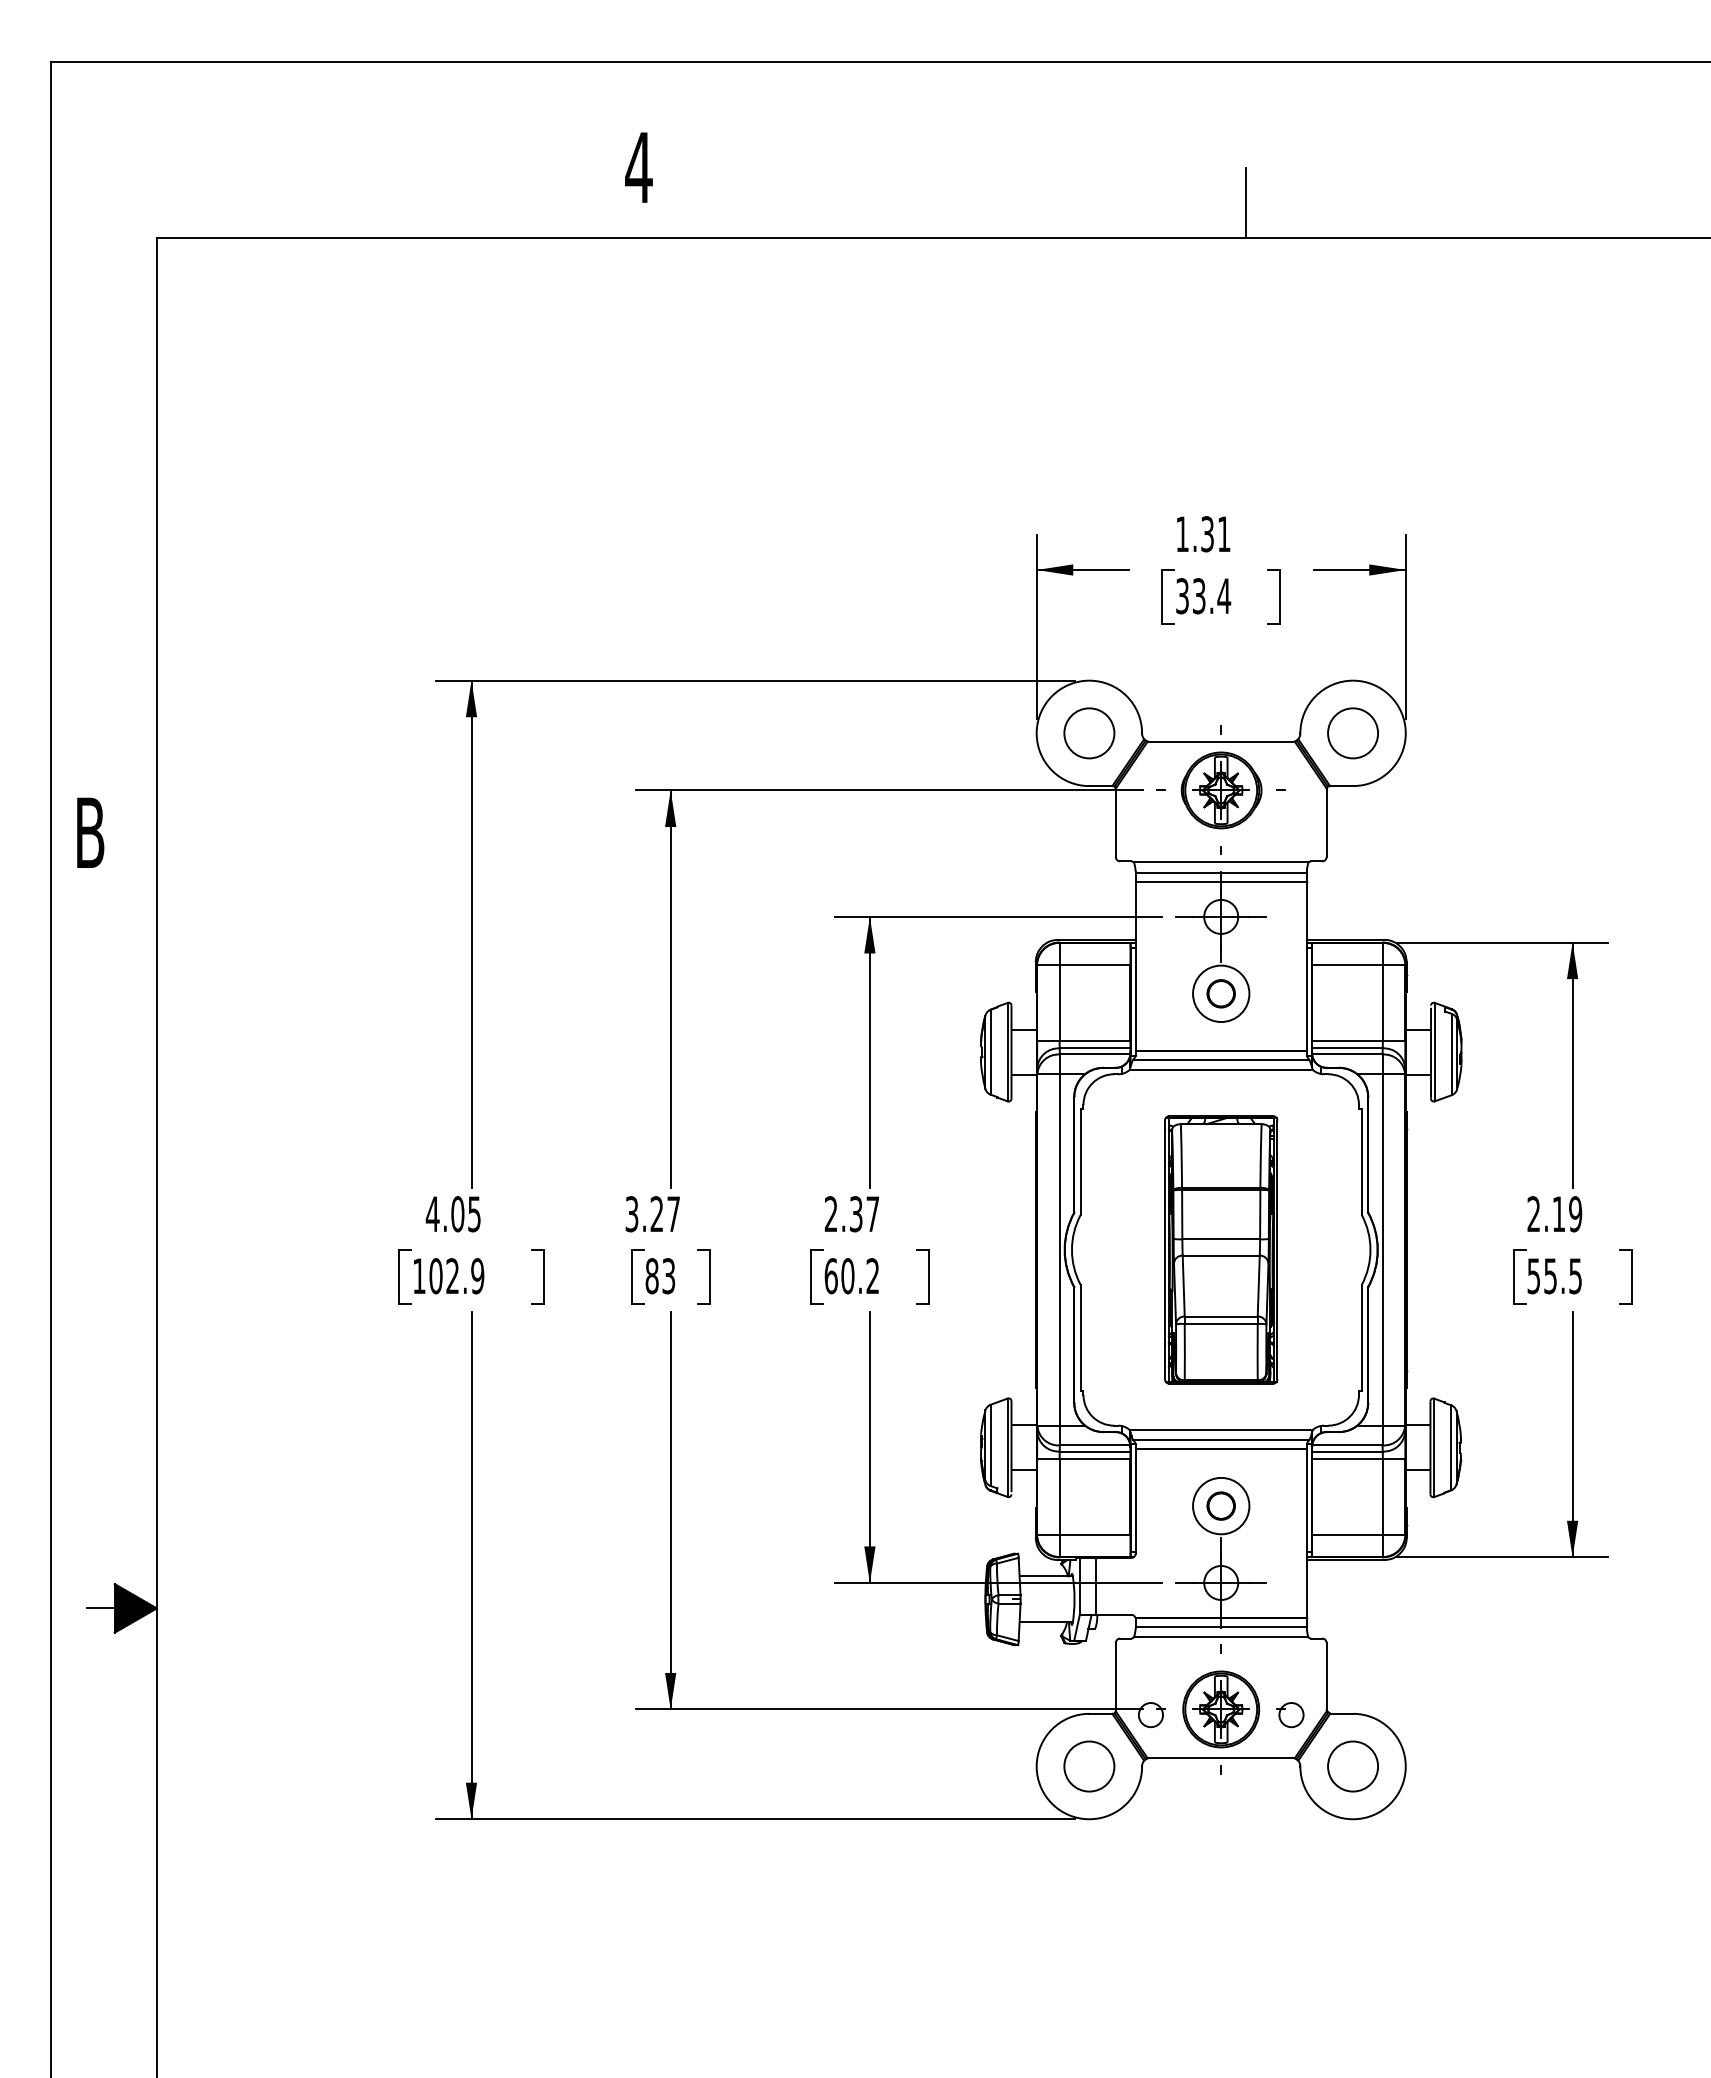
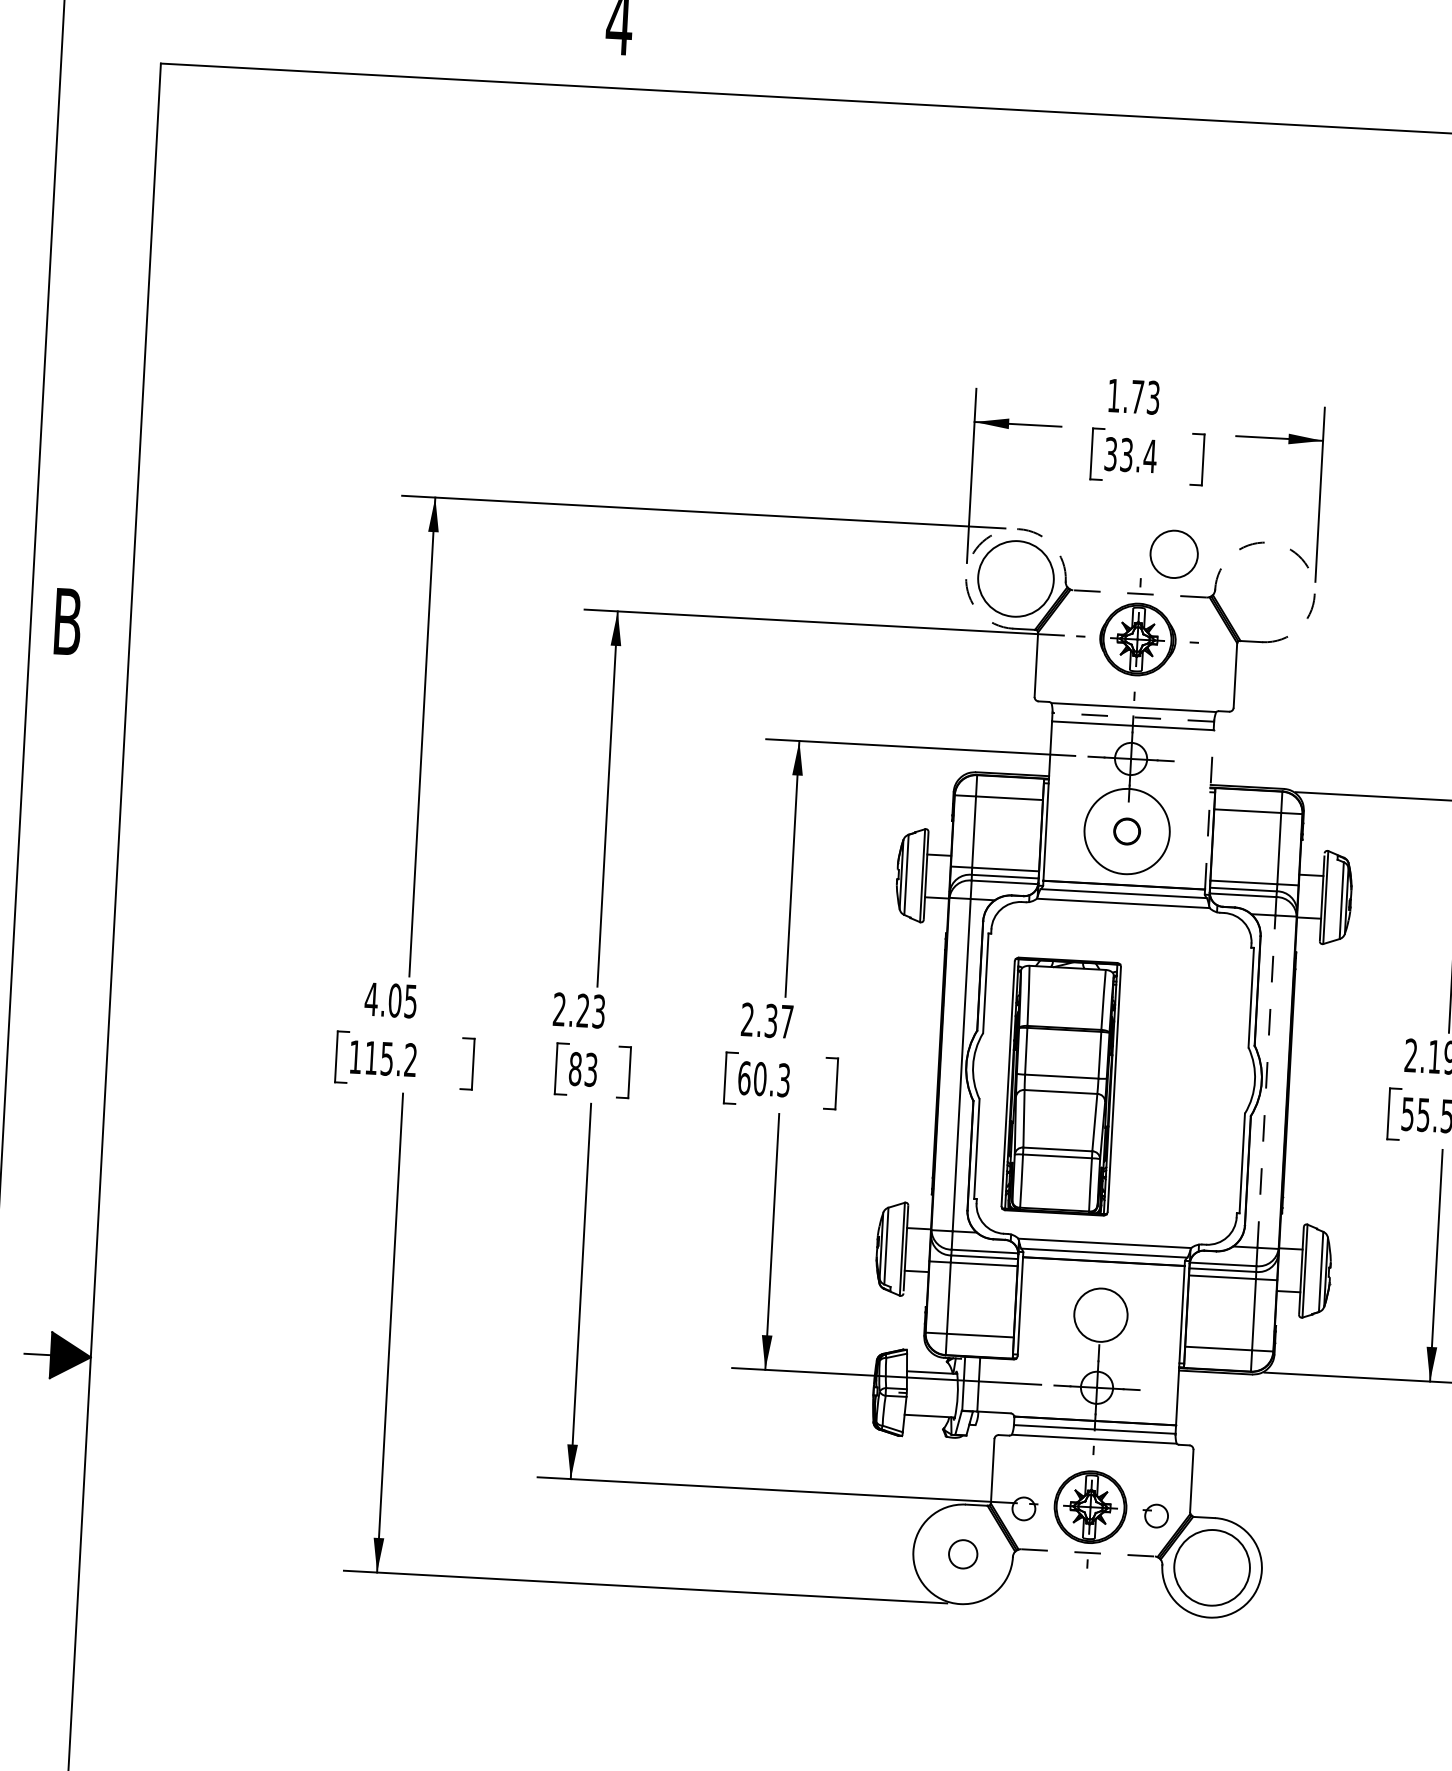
line: (1246, 202) -> (1191, 85), removed
text: (1215, 534) -> (1145, 397), 1.31 -> 1.73
arc: (1052, 696) -> (983, 542), solid -> dashed
arc: (1390, 696) -> (1302, 559), solid -> dashed
circle: (1089, 733) -> (1016, 579), size x1.6
circle: (1352, 733) -> (1173, 554), moved
line: (1221, 742) -> (1140, 594), solid -> dashed
line: (1221, 872) -> (1133, 717), solid -> dashed
line: (1306, 965) -> (1209, 809), solid -> dashed
circle: (1221, 993) -> (1127, 831), size x1.6
text: (652, 1214) -> (578, 1010), 3.27 -> 2.23
part: (1221, 1249) -> (1061, 1086), moved
line: (1382, 1249) -> (1266, 1081), solid -> dashed
text: (456, 1276) -> (390, 1059), 102.9 -> 115.2
text: (872, 1276) -> (783, 1080), 60.2 -> 60.3
circle: (1220, 1505) -> (1100, 1314), removed
line: (1221, 1757) -> (1088, 1552), solid -> dashed
circle: (1089, 1766) -> (963, 1554), size x0.6
circle: (1353, 1766) -> (1212, 1567), size x1.6

